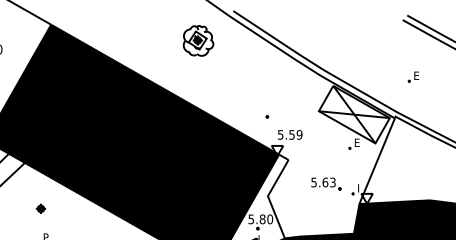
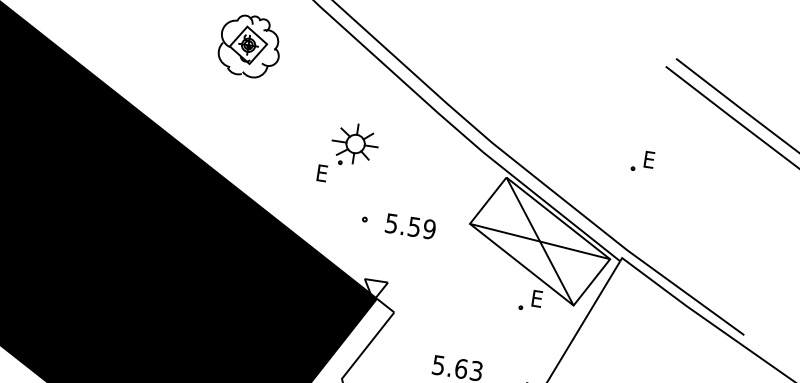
part: (413, 76) -> (642, 160), moved
part: (254, 85) -> (348, 152), added
text: (290, 134) -> (411, 225), moved

